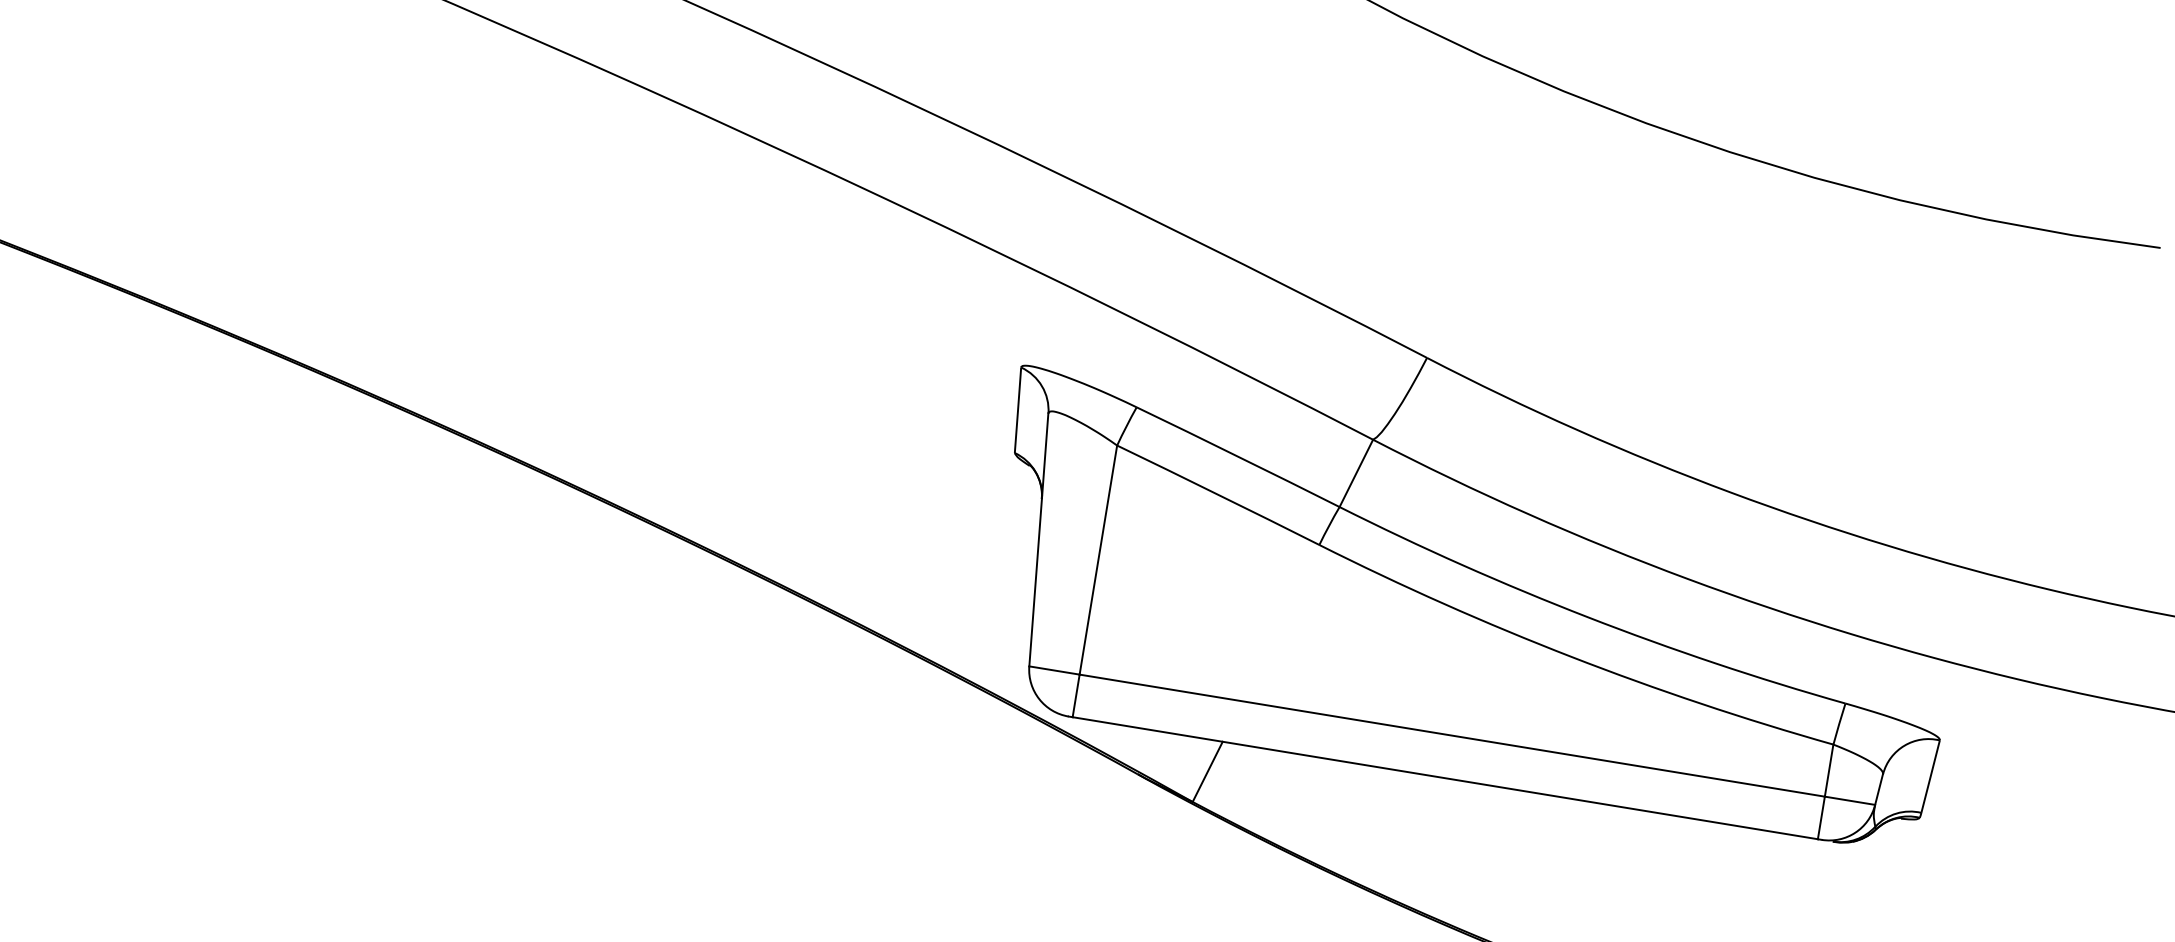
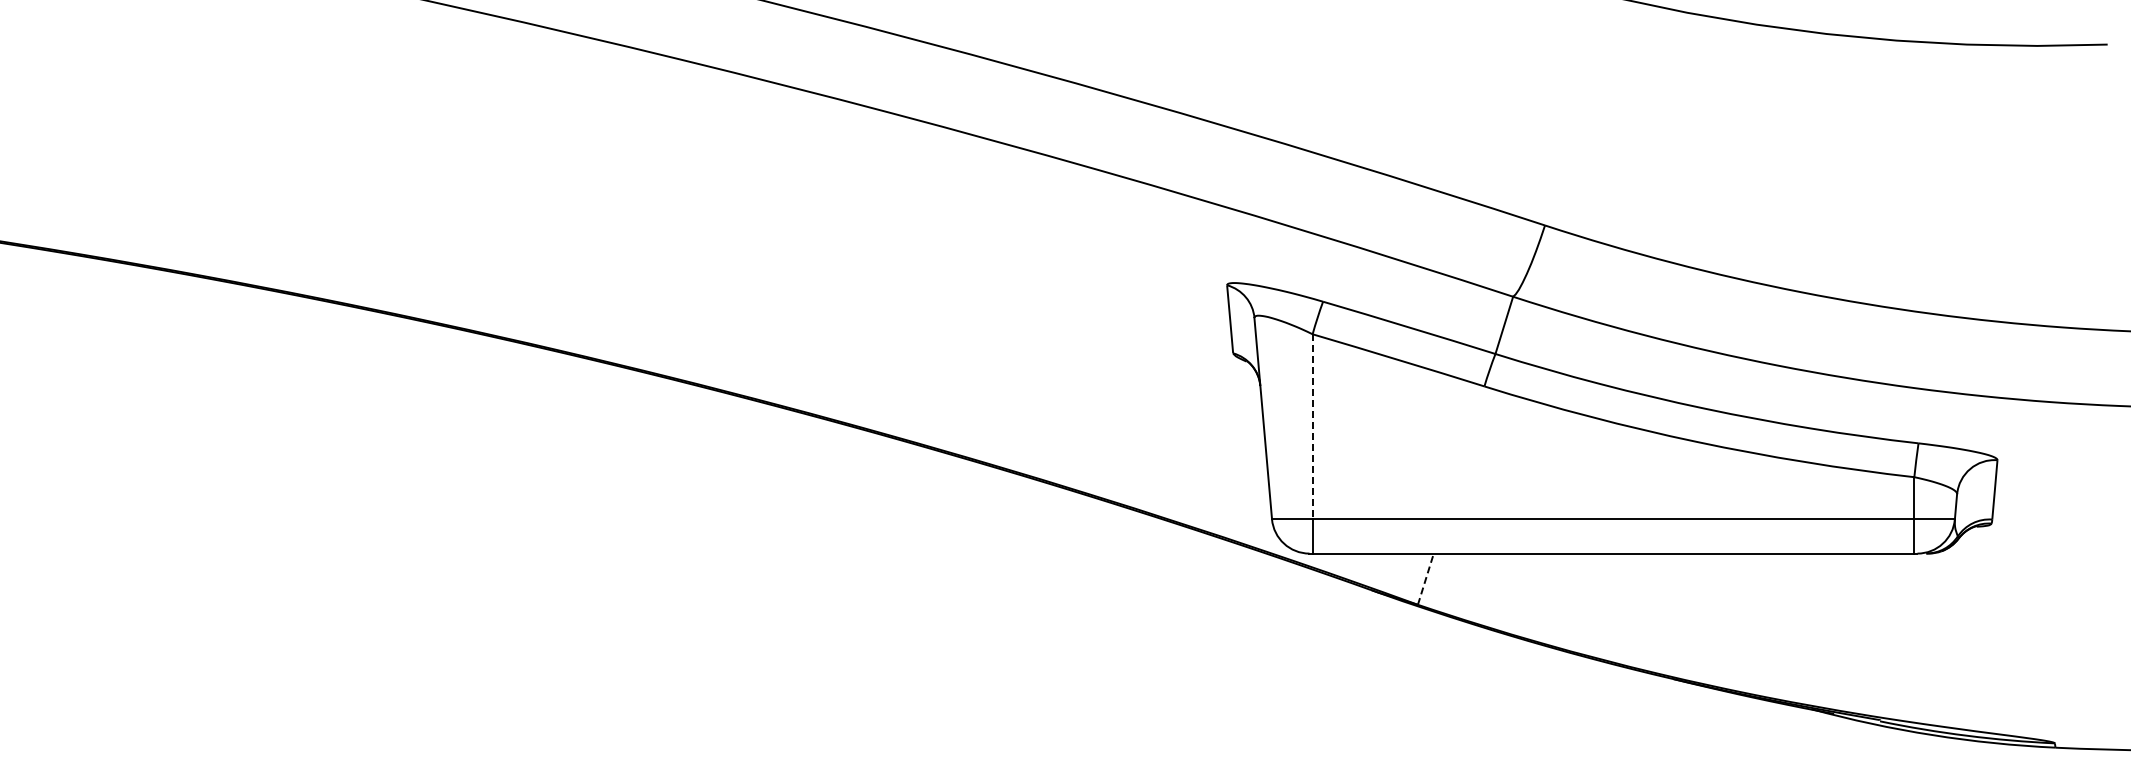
line: (1098, 560) -> (1312, 427), solid -> dashed
line: (1207, 772) -> (1425, 579), solid -> dashed

